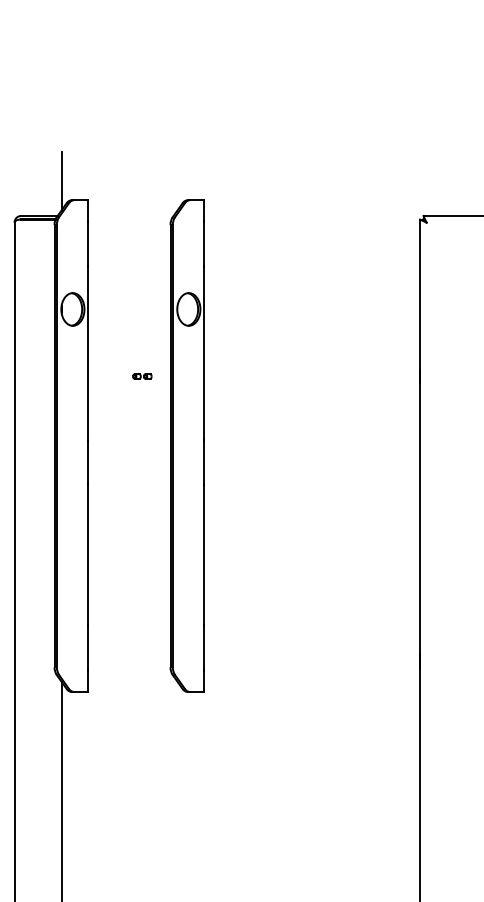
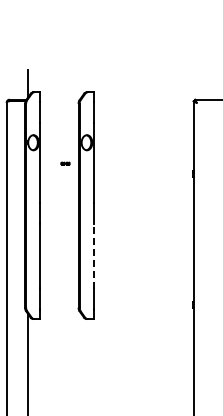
part: (142, 376) -> (65, 163), moved
line: (202, 556) -> (93, 256), solid -> dashed

